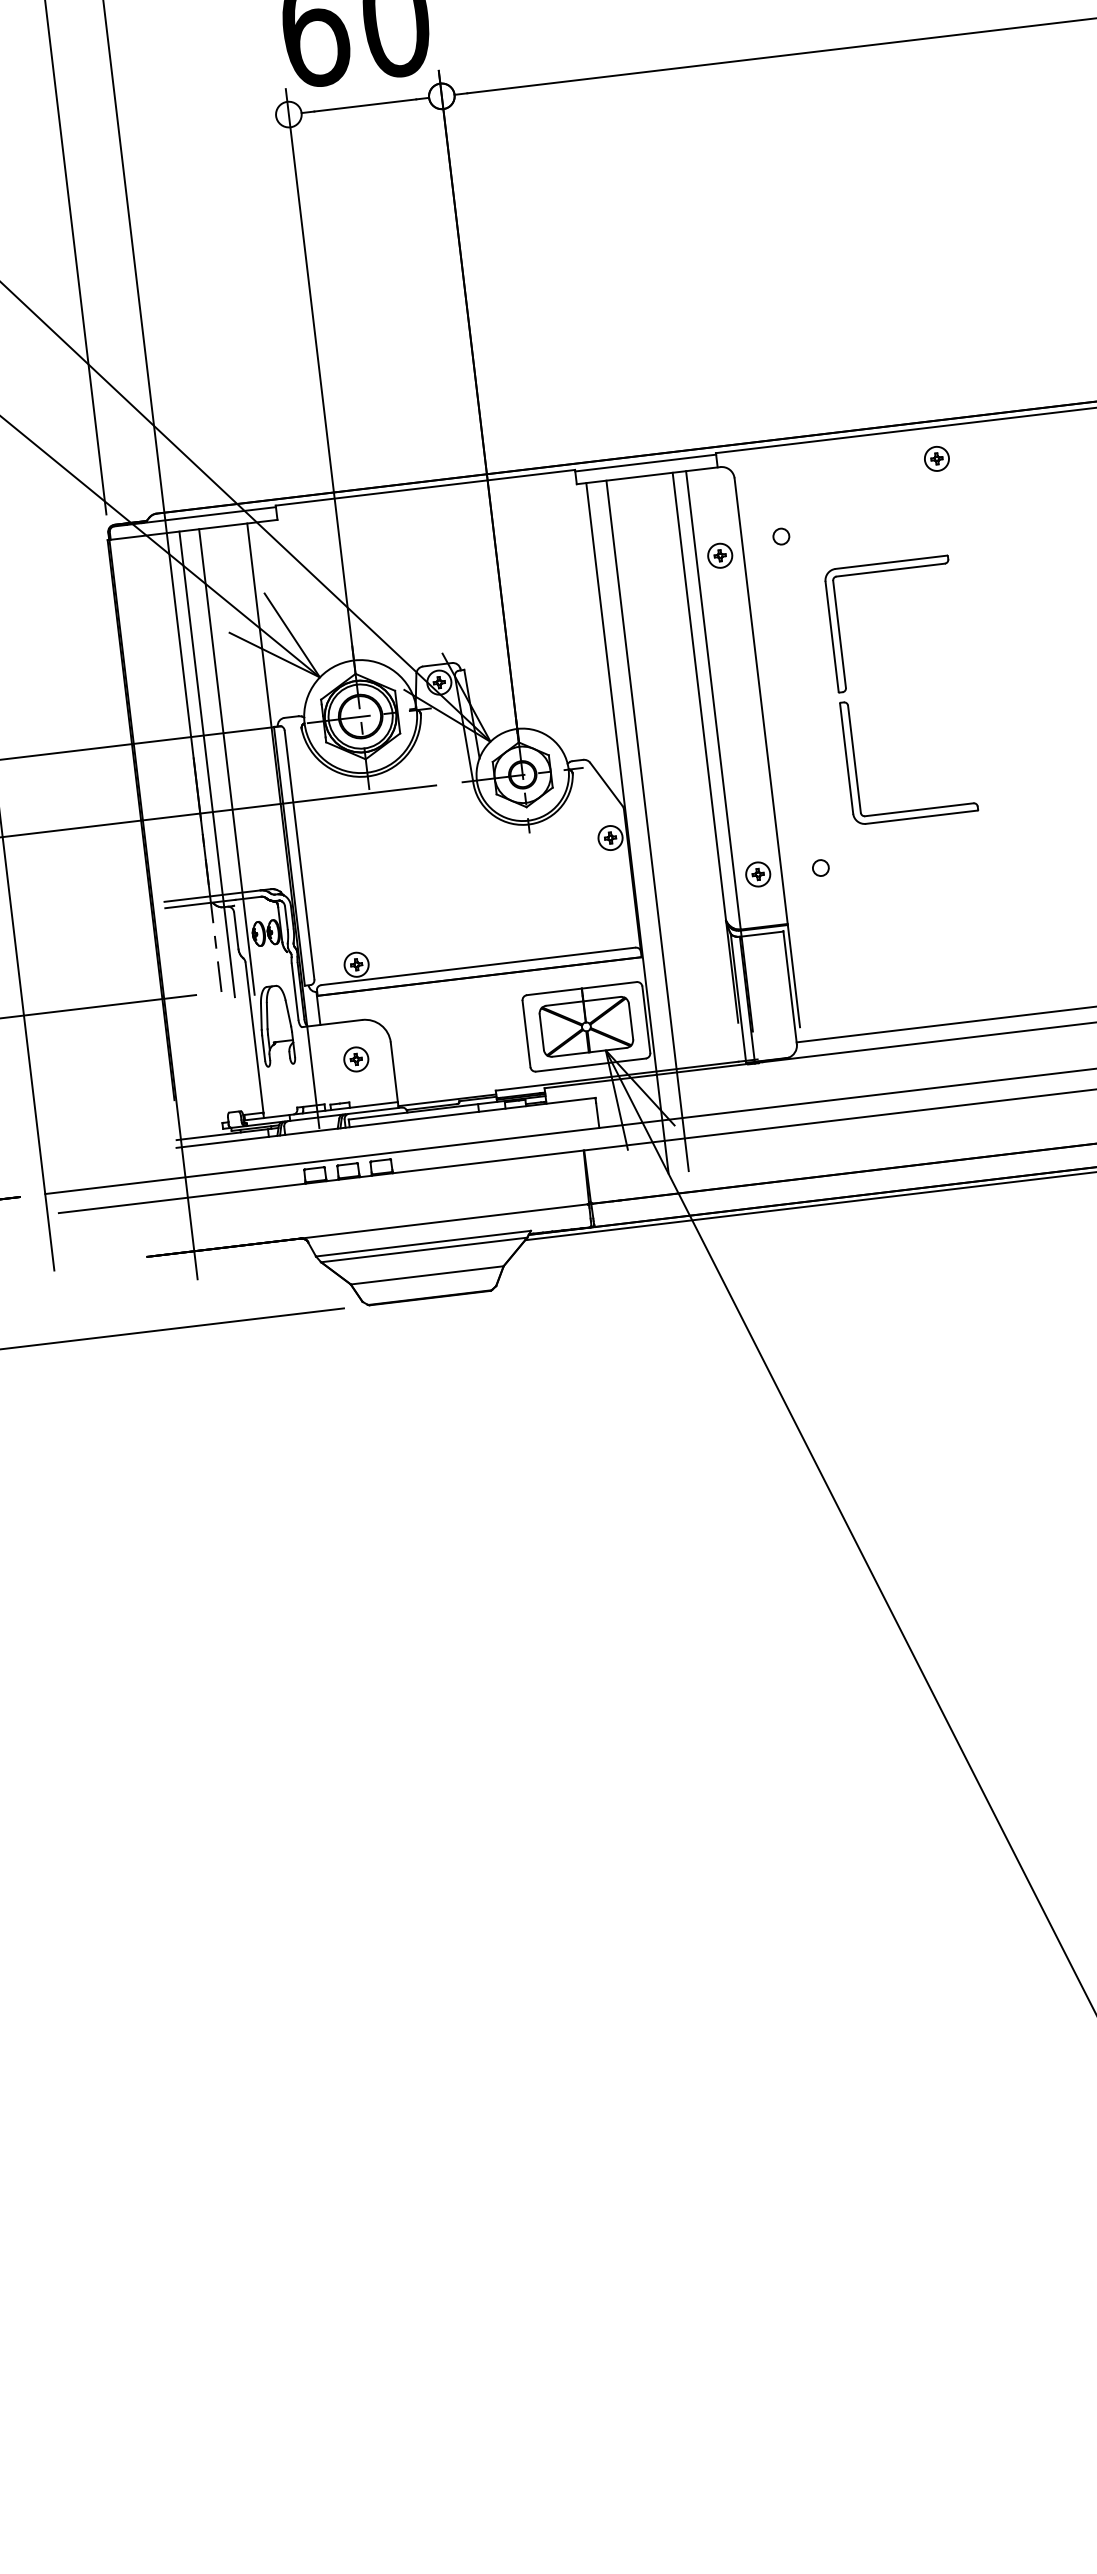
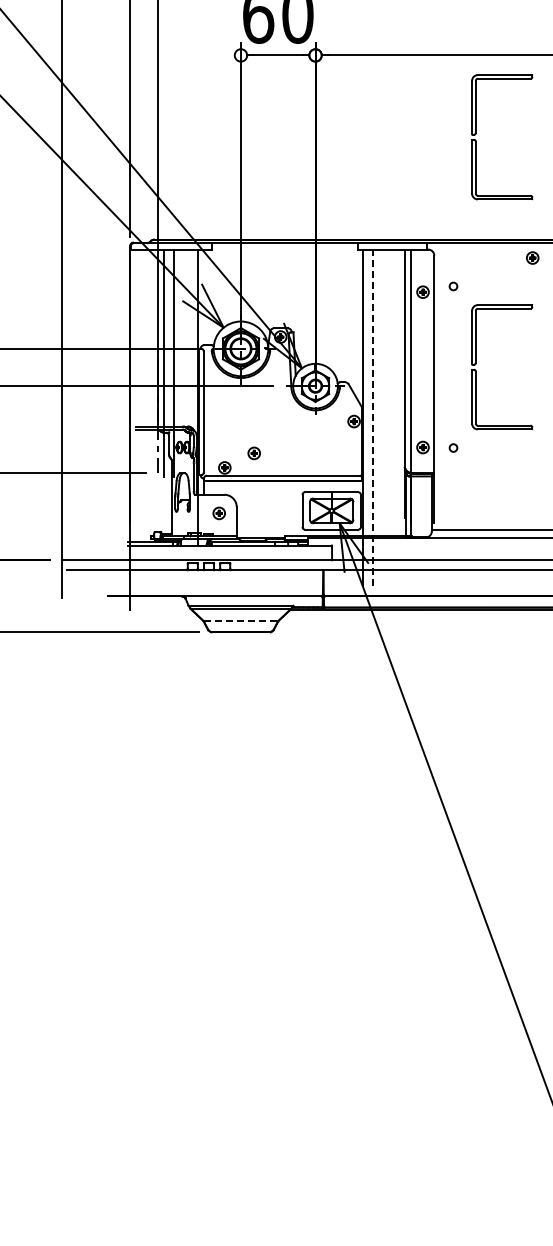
part: (791, 219) -> (476, 134), added
line: (647, 825) -> (372, 417), solid -> dashed
part: (411, 928) -> (253, 453), added
line: (428, 1275) -> (241, 621), solid -> dashed

